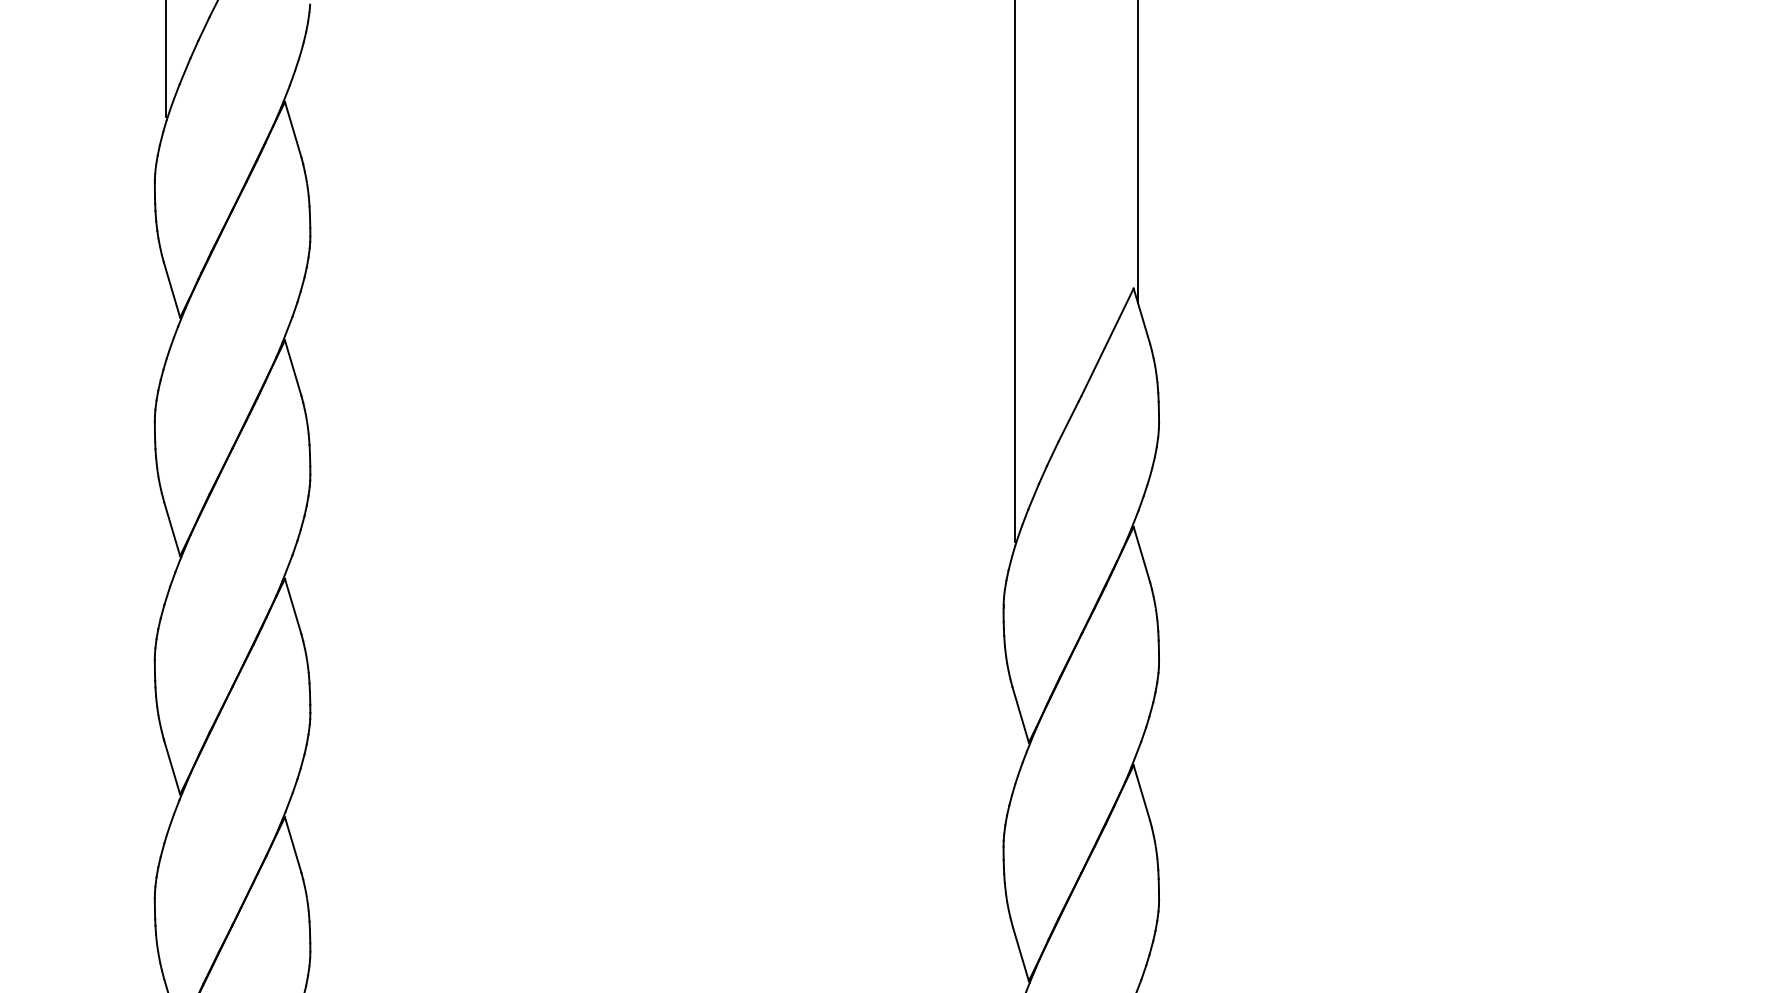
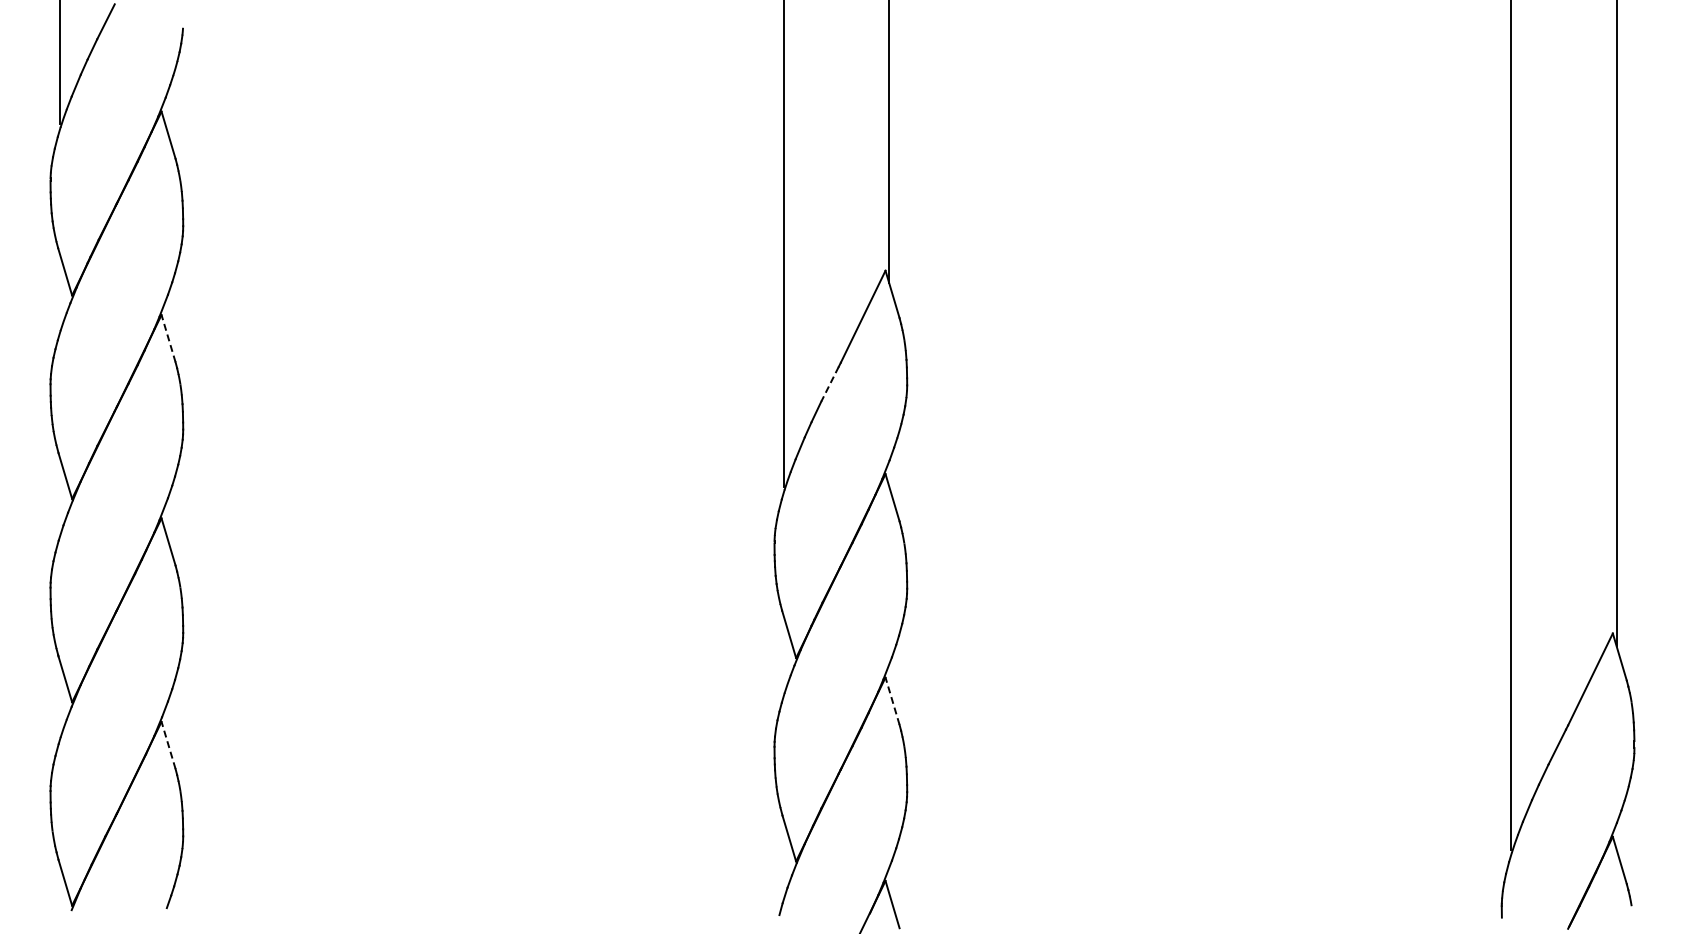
line: (293, 367) -> (168, 338), solid -> dashed
line: (1069, 421) -> (830, 384), solid -> dashed
line: (1141, 793) -> (892, 701), solid -> dashed
line: (293, 845) -> (168, 745), solid -> dashed

